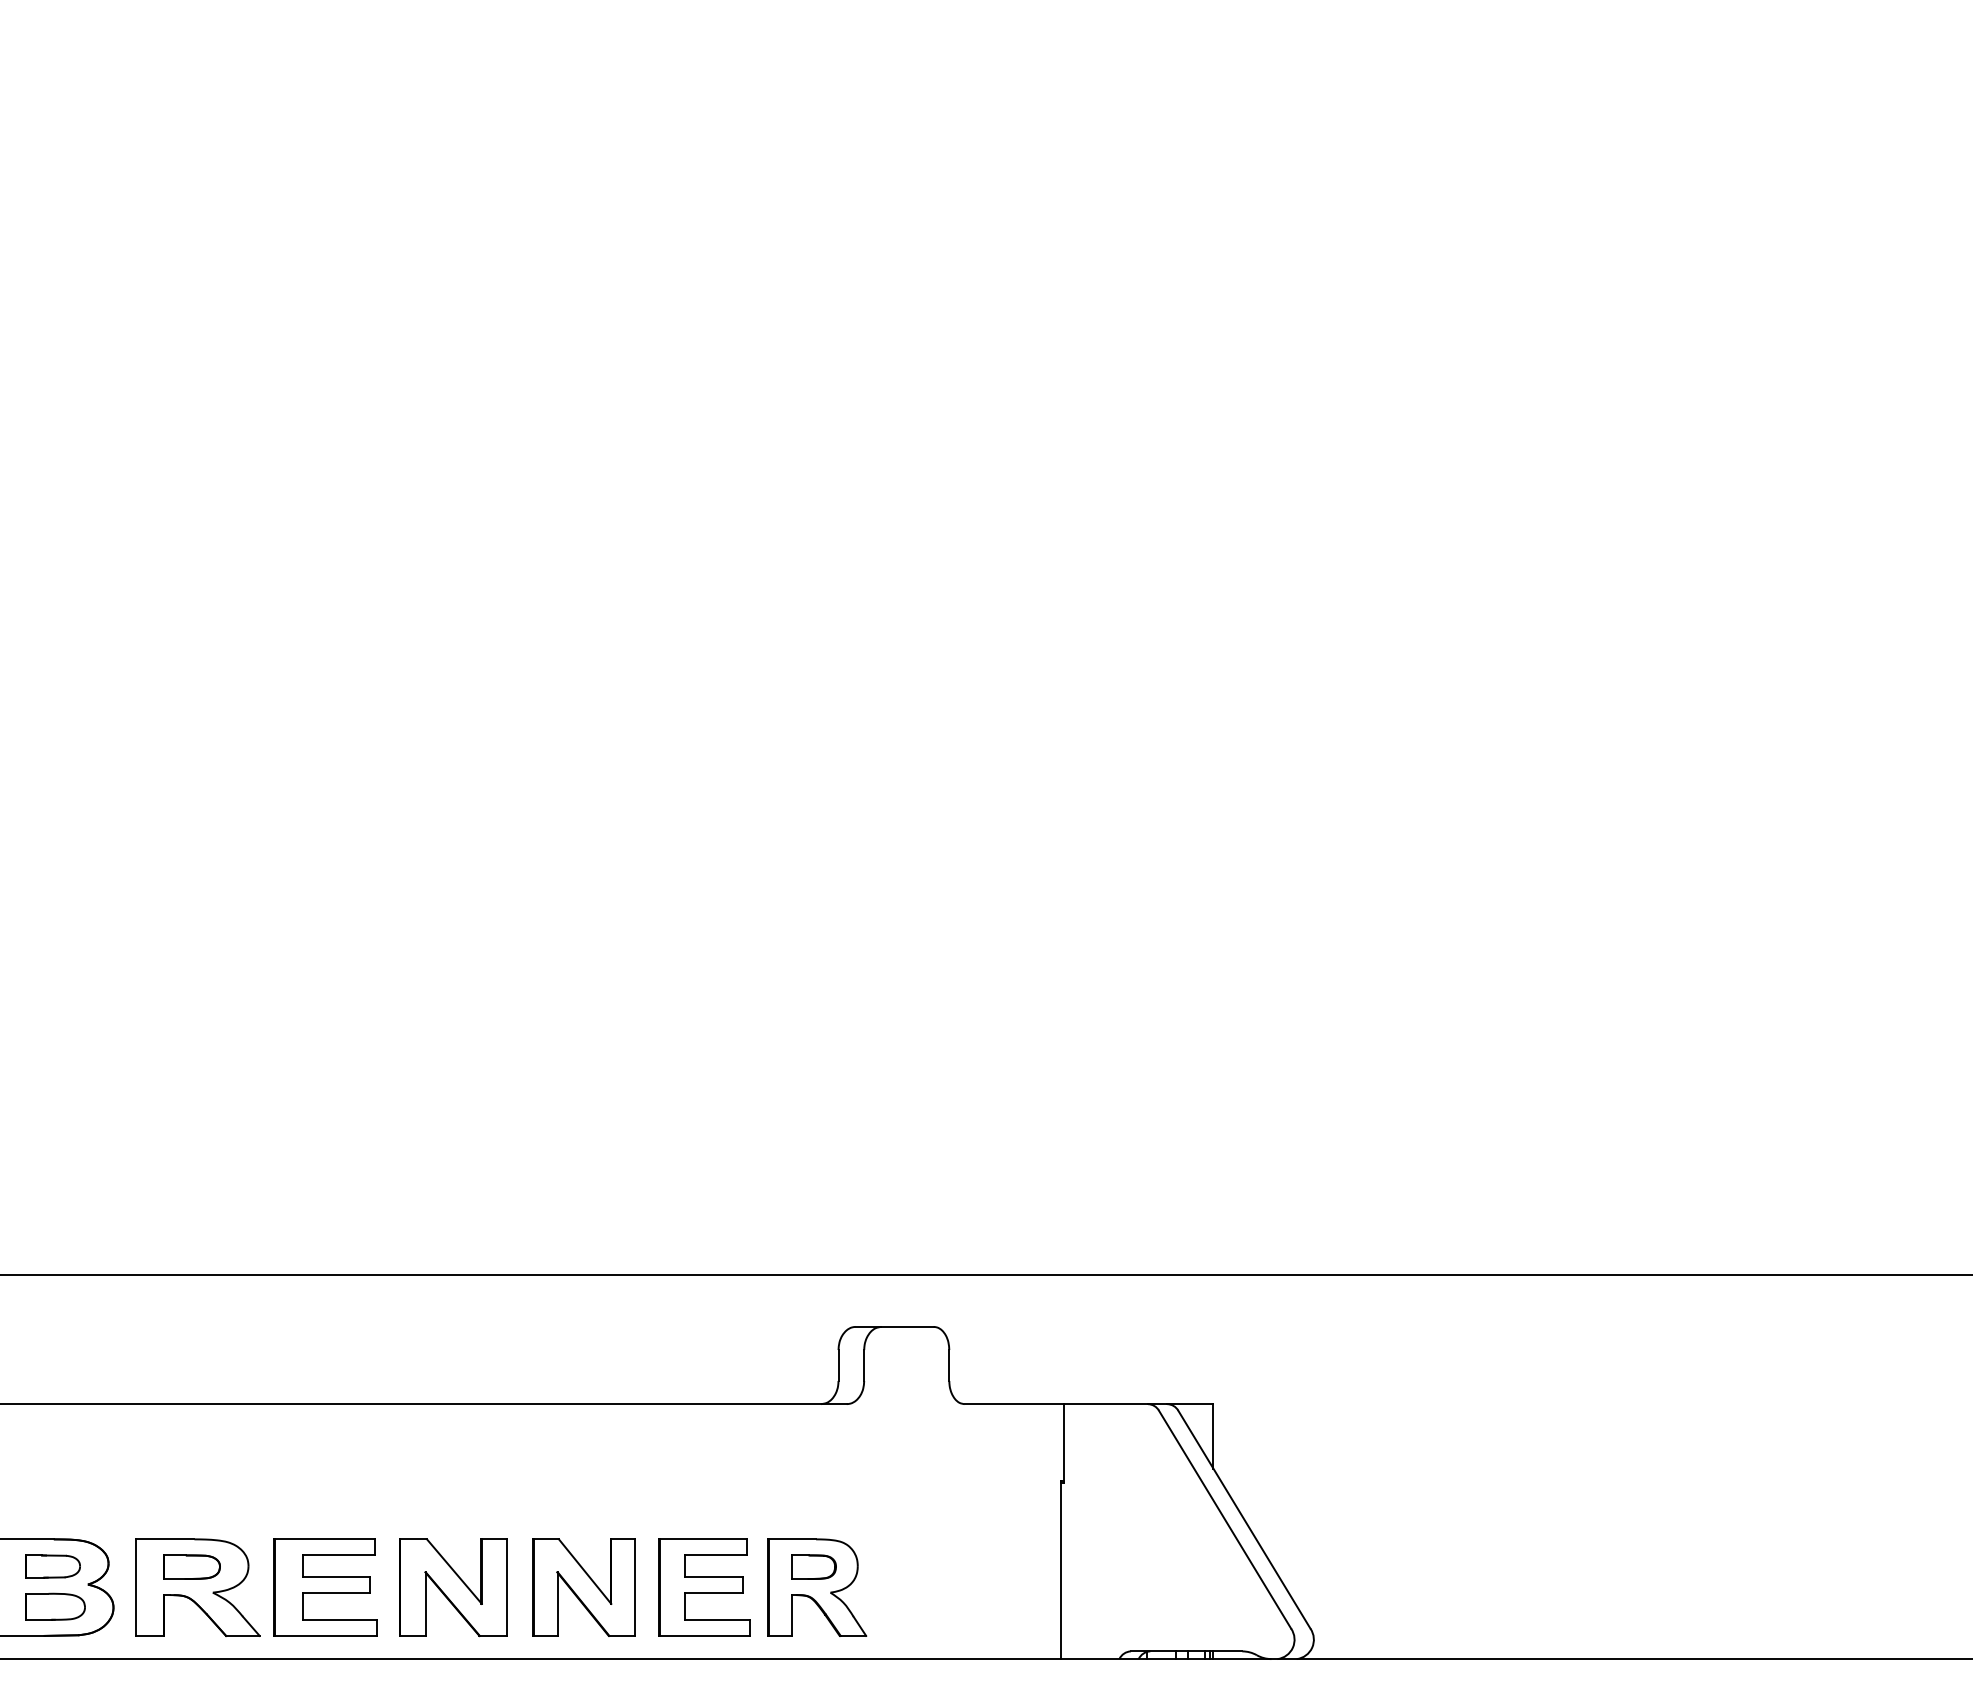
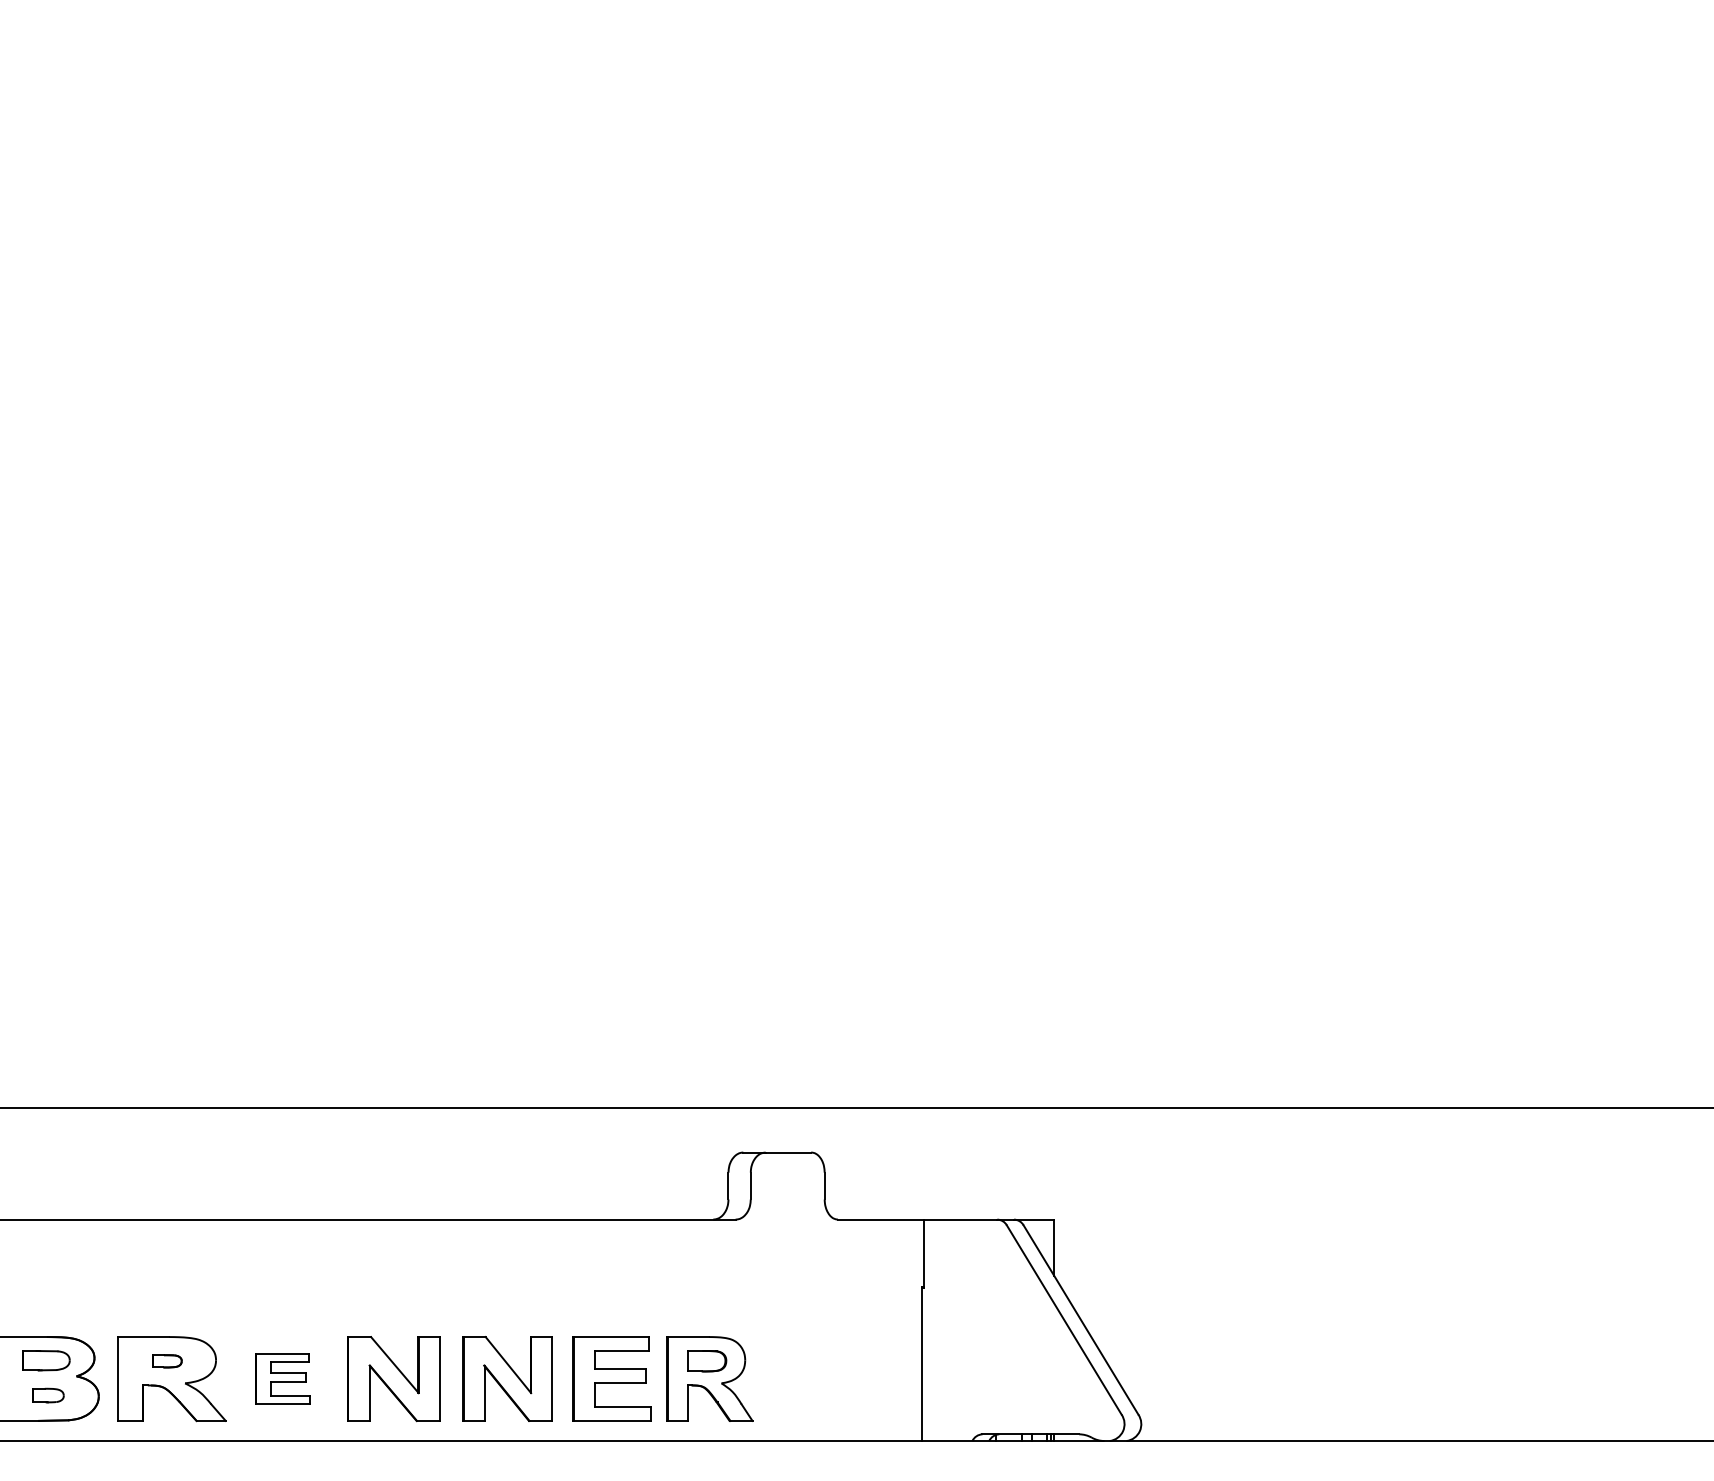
part: (192, 1567) -> (167, 1361), size x0.6
part: (325, 1587) -> (282, 1378), size x0.6
part: (55, 1606) -> (48, 1395), size x0.6

